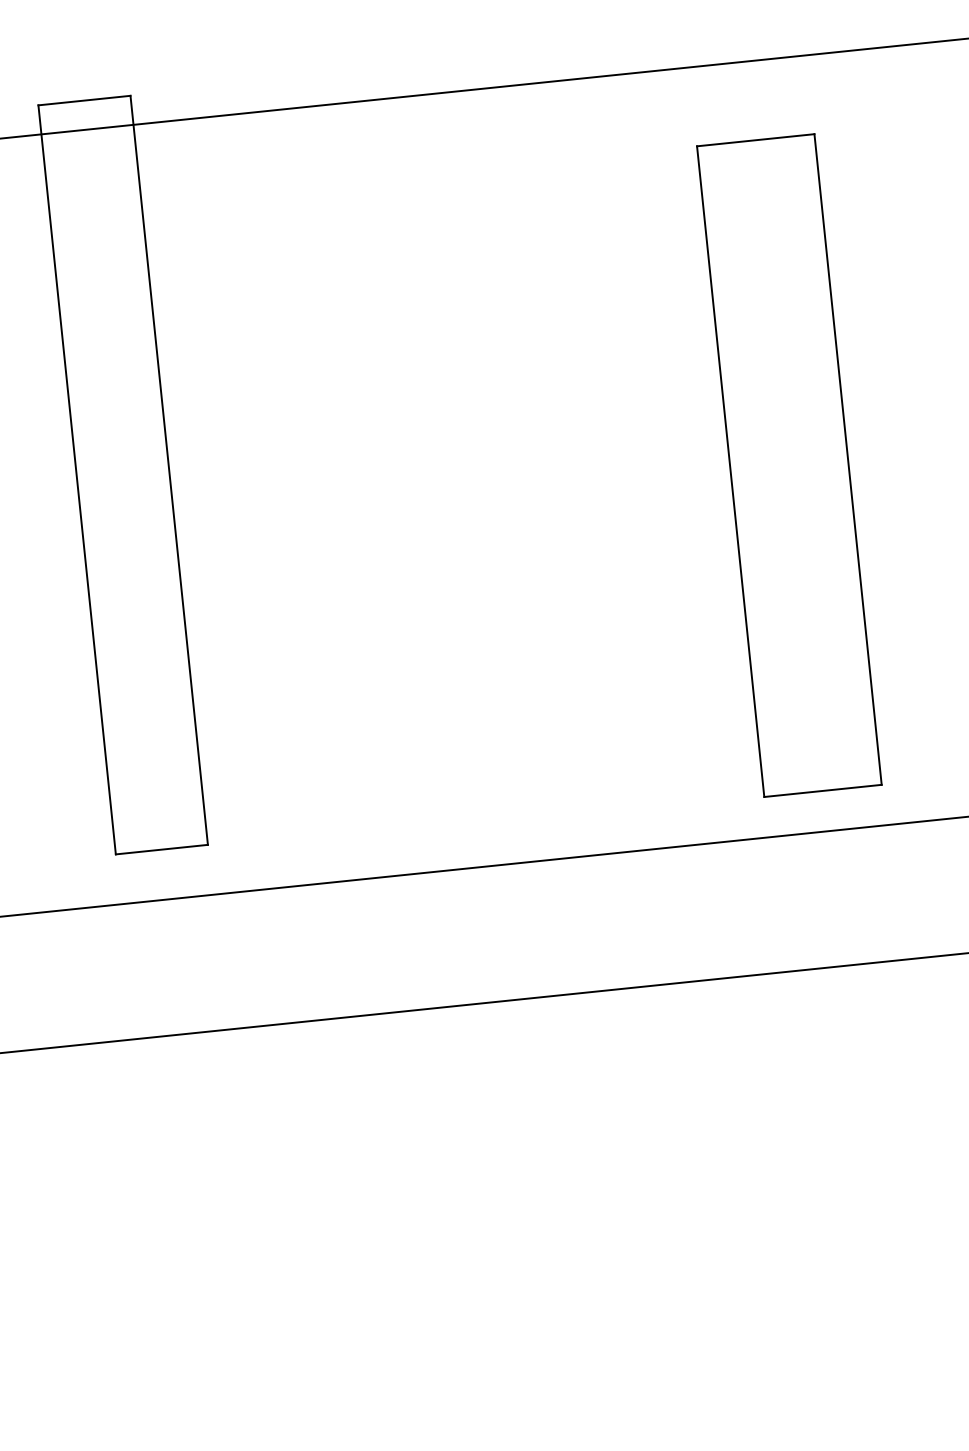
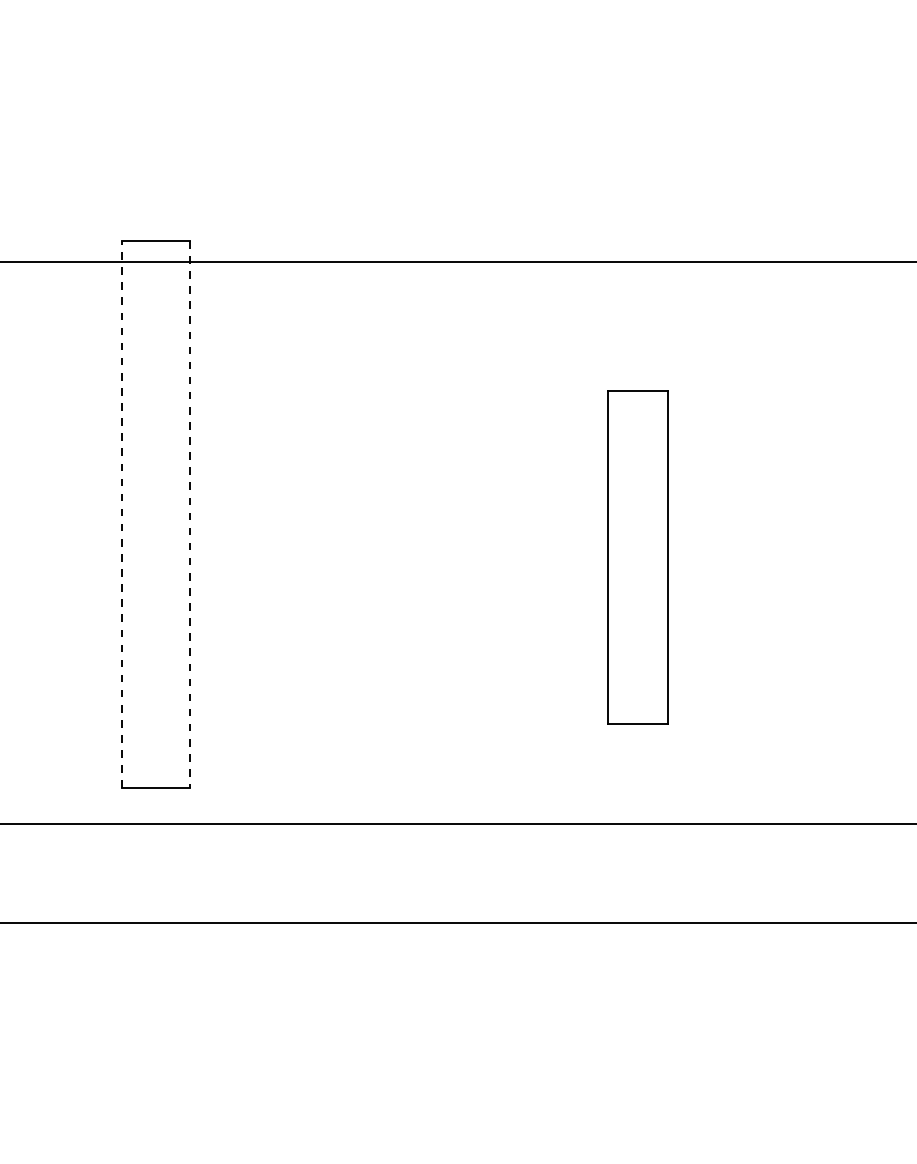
part: (788, 465) -> (637, 557), size x0.7
line: (168, 470) -> (189, 514), solid -> dashed
line: (77, 479) -> (122, 514), solid -> dashed

